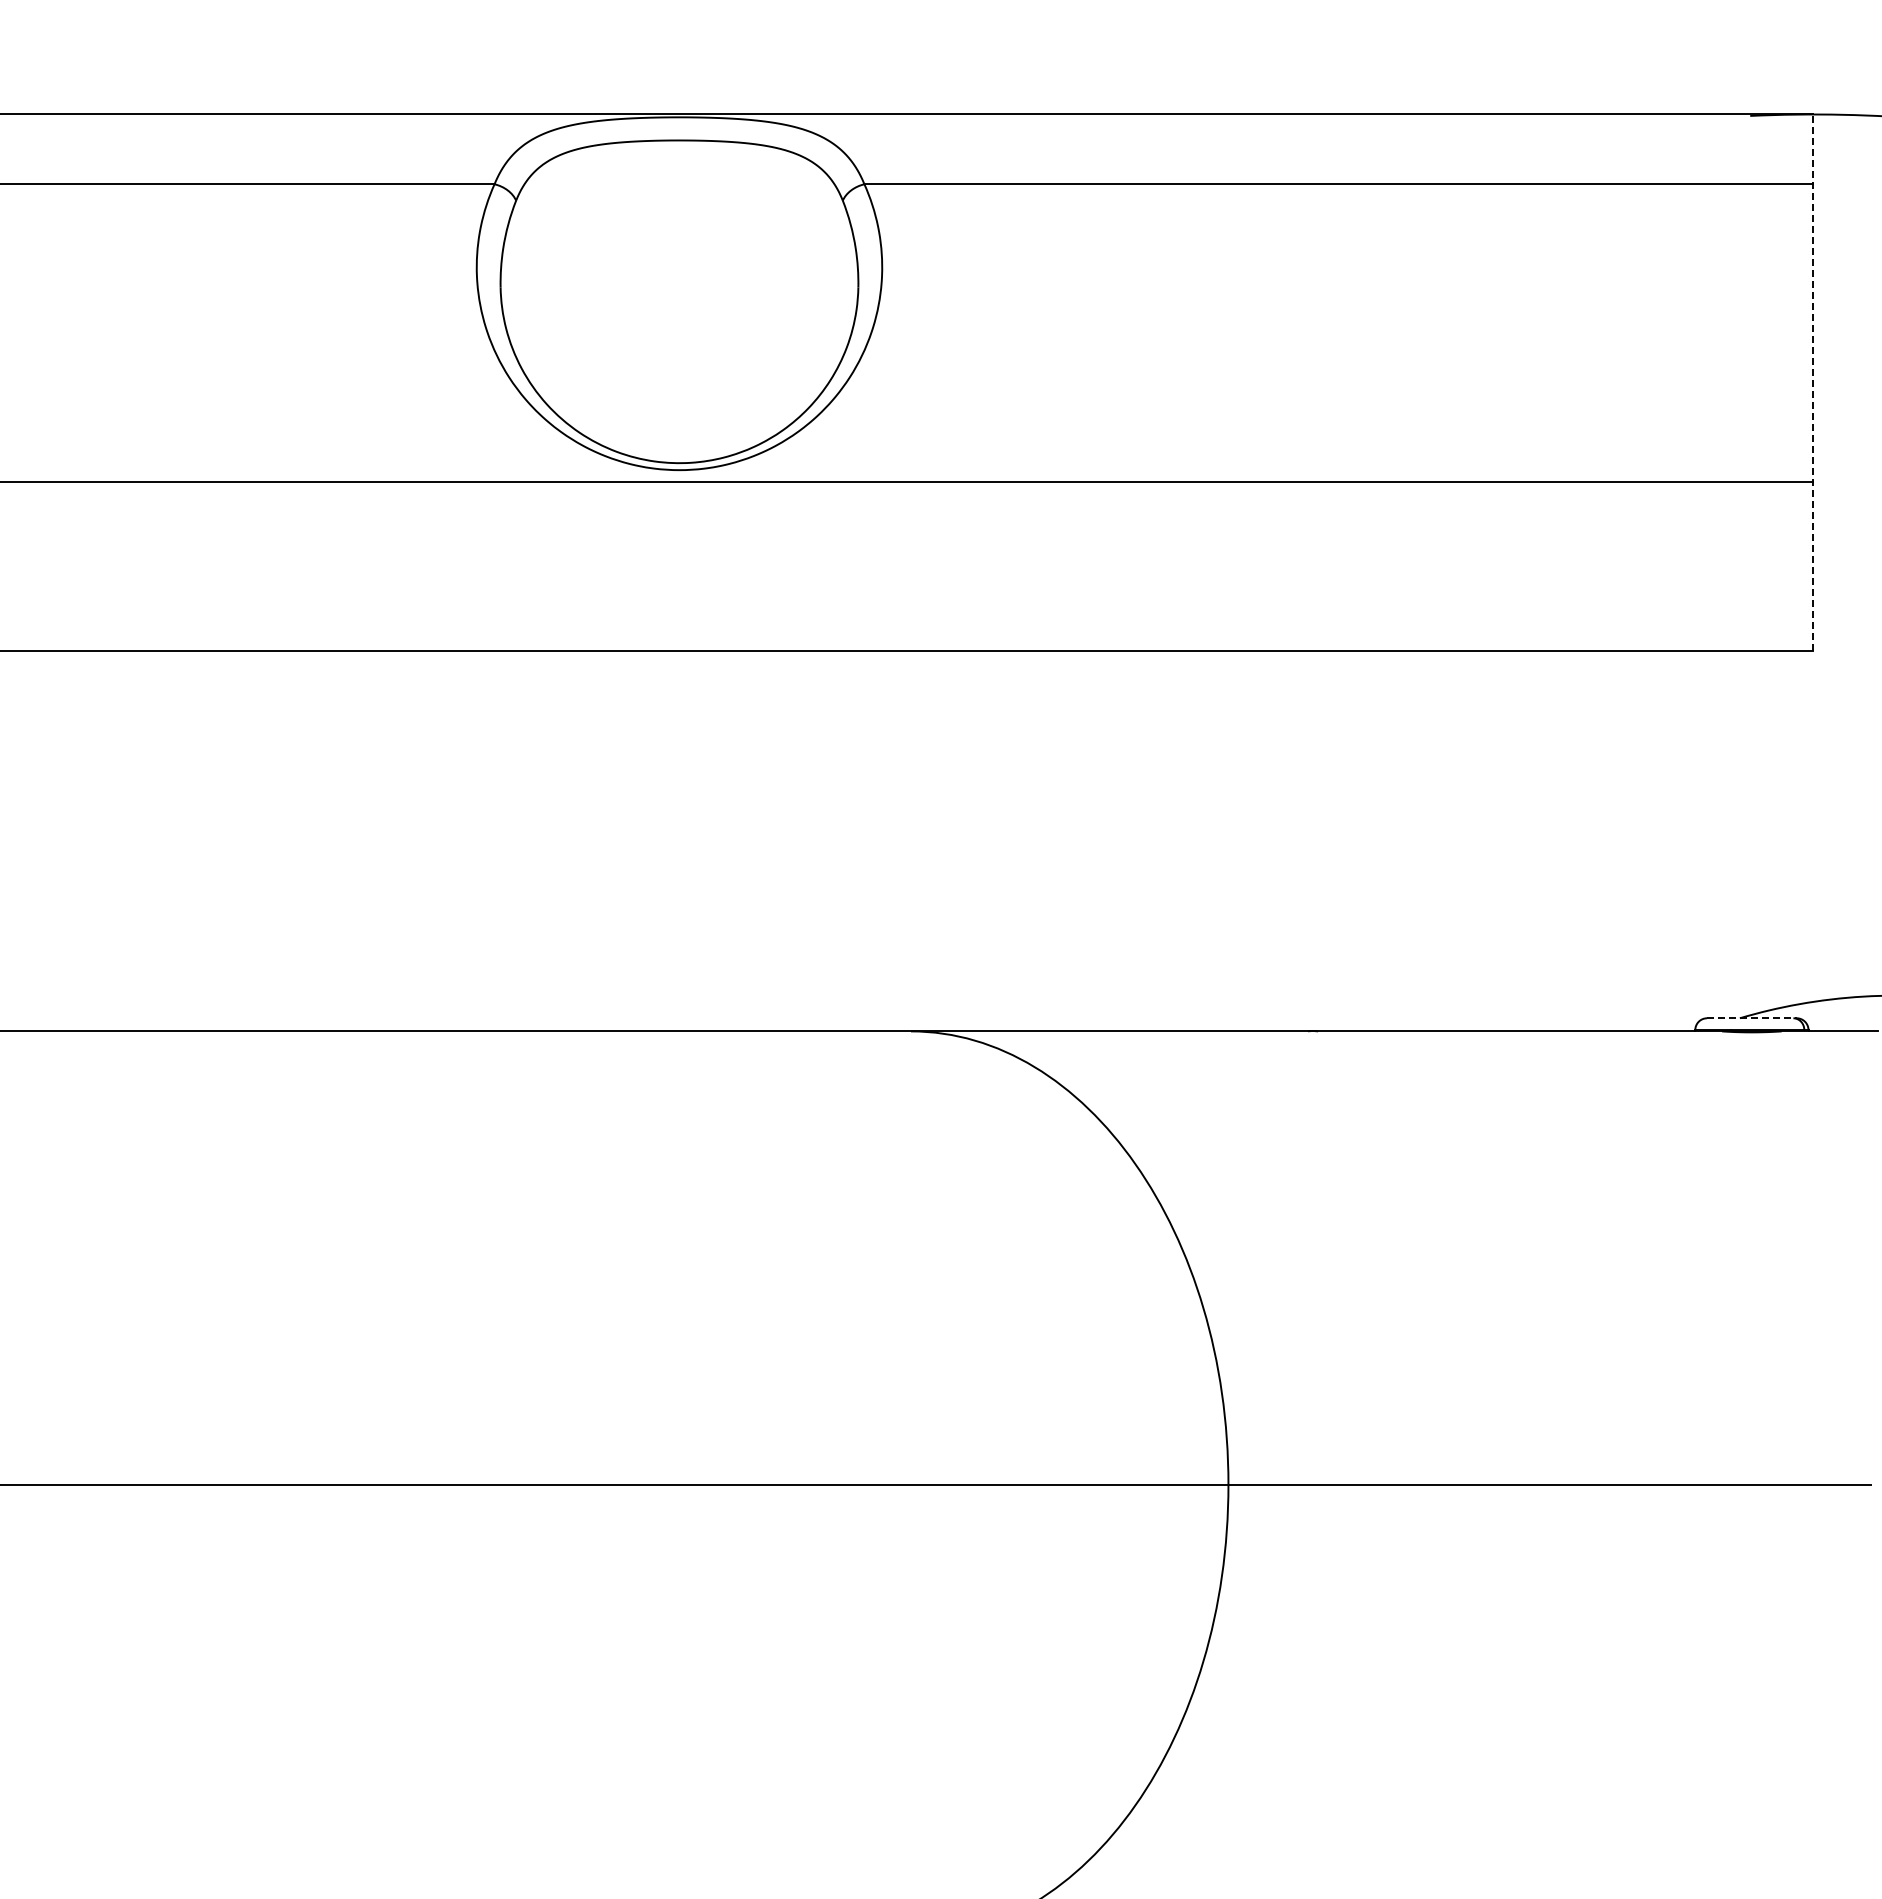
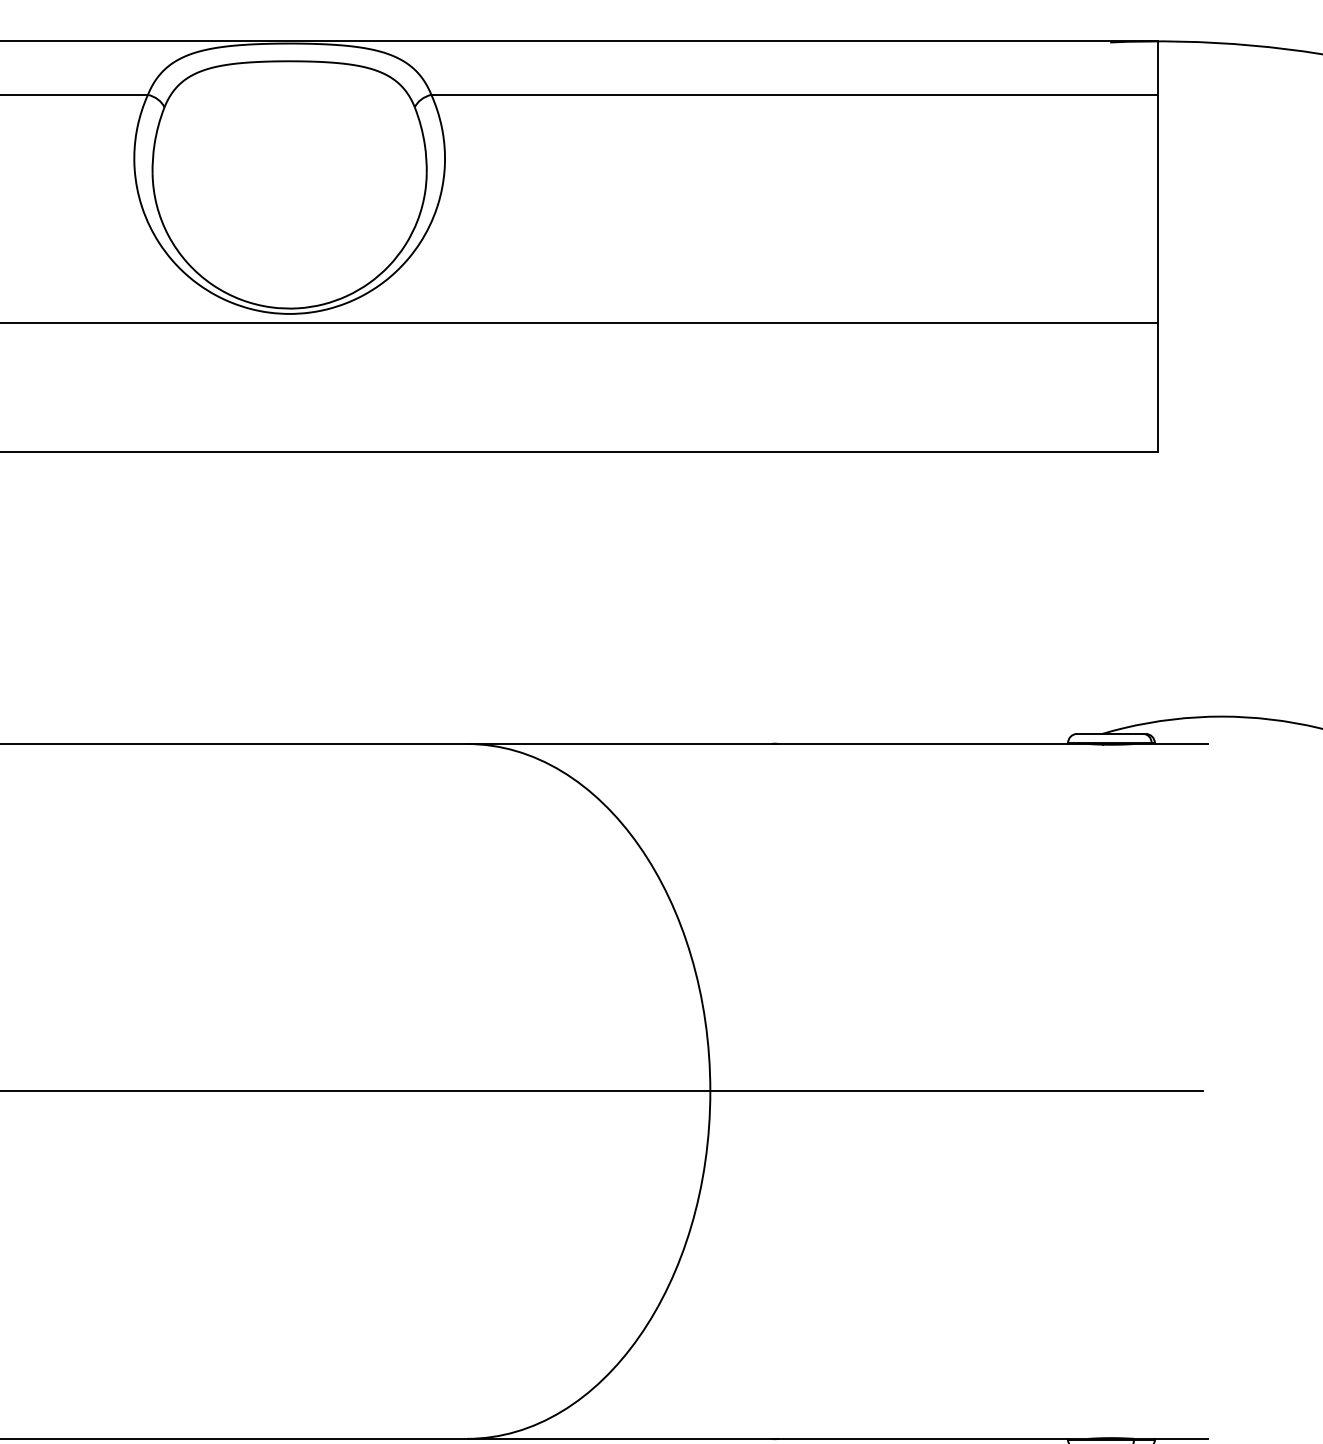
line: (1813, 382) -> (1158, 246), dashed -> solid
line: (1751, 1018) -> (1111, 734), dashed -> solid

